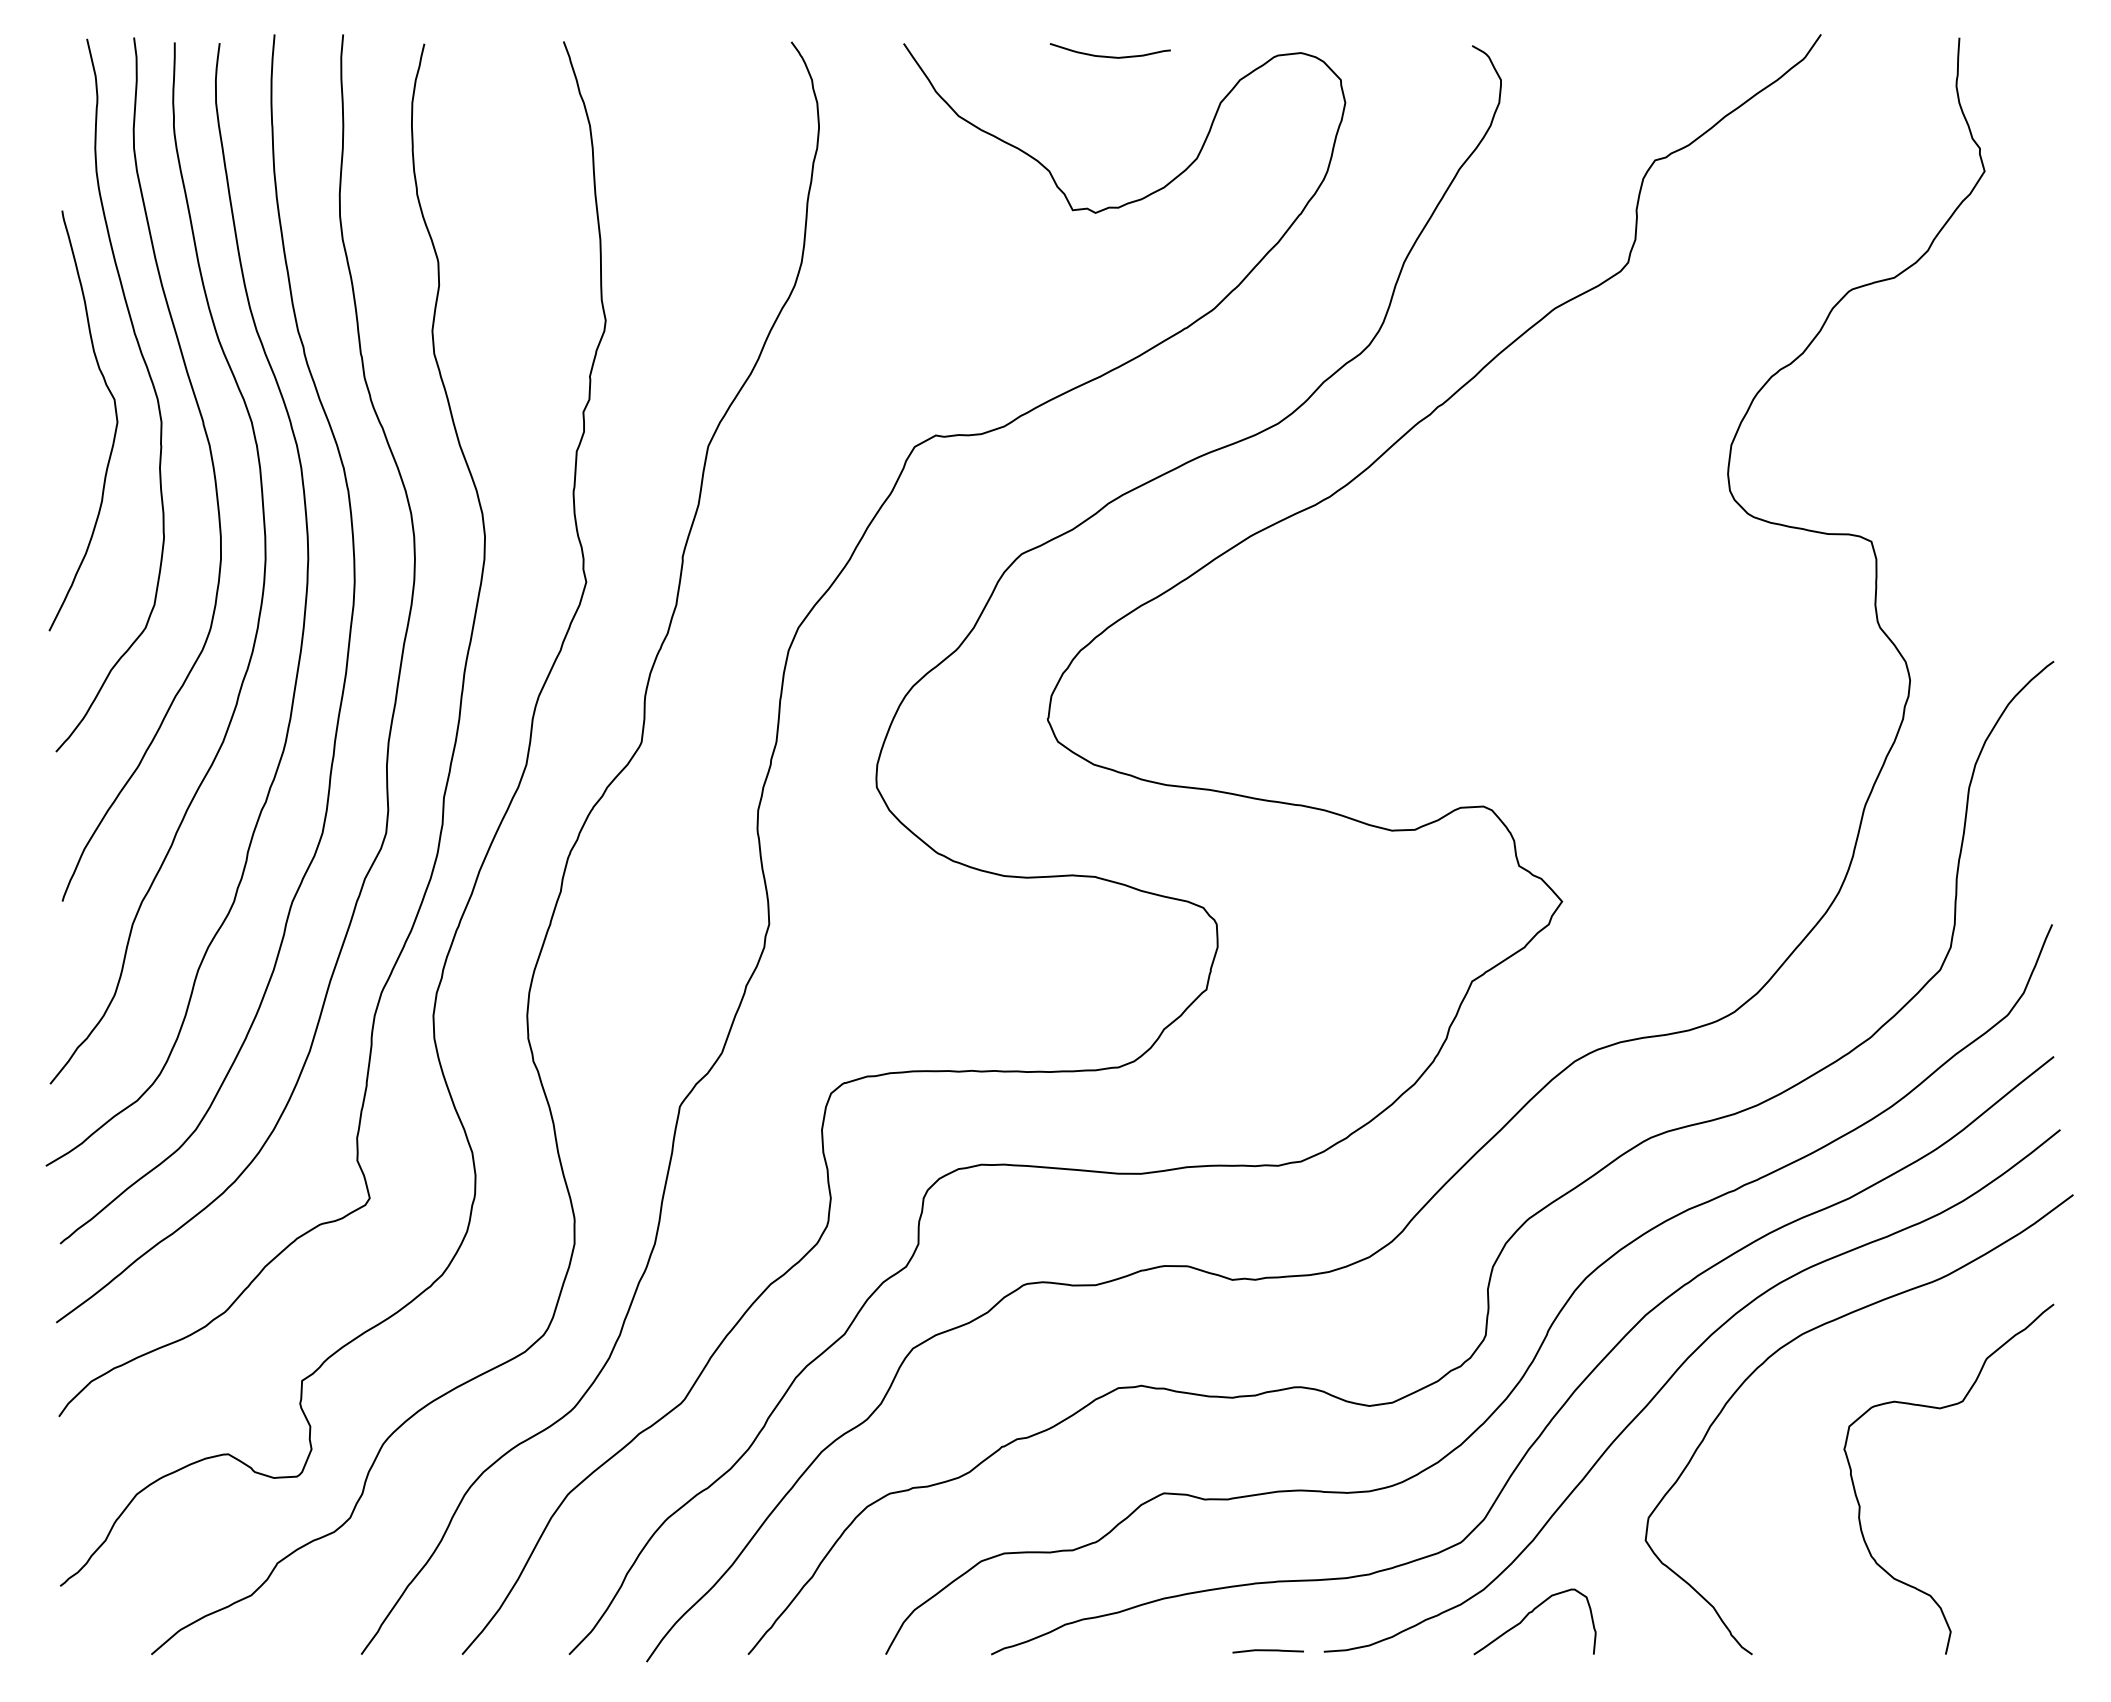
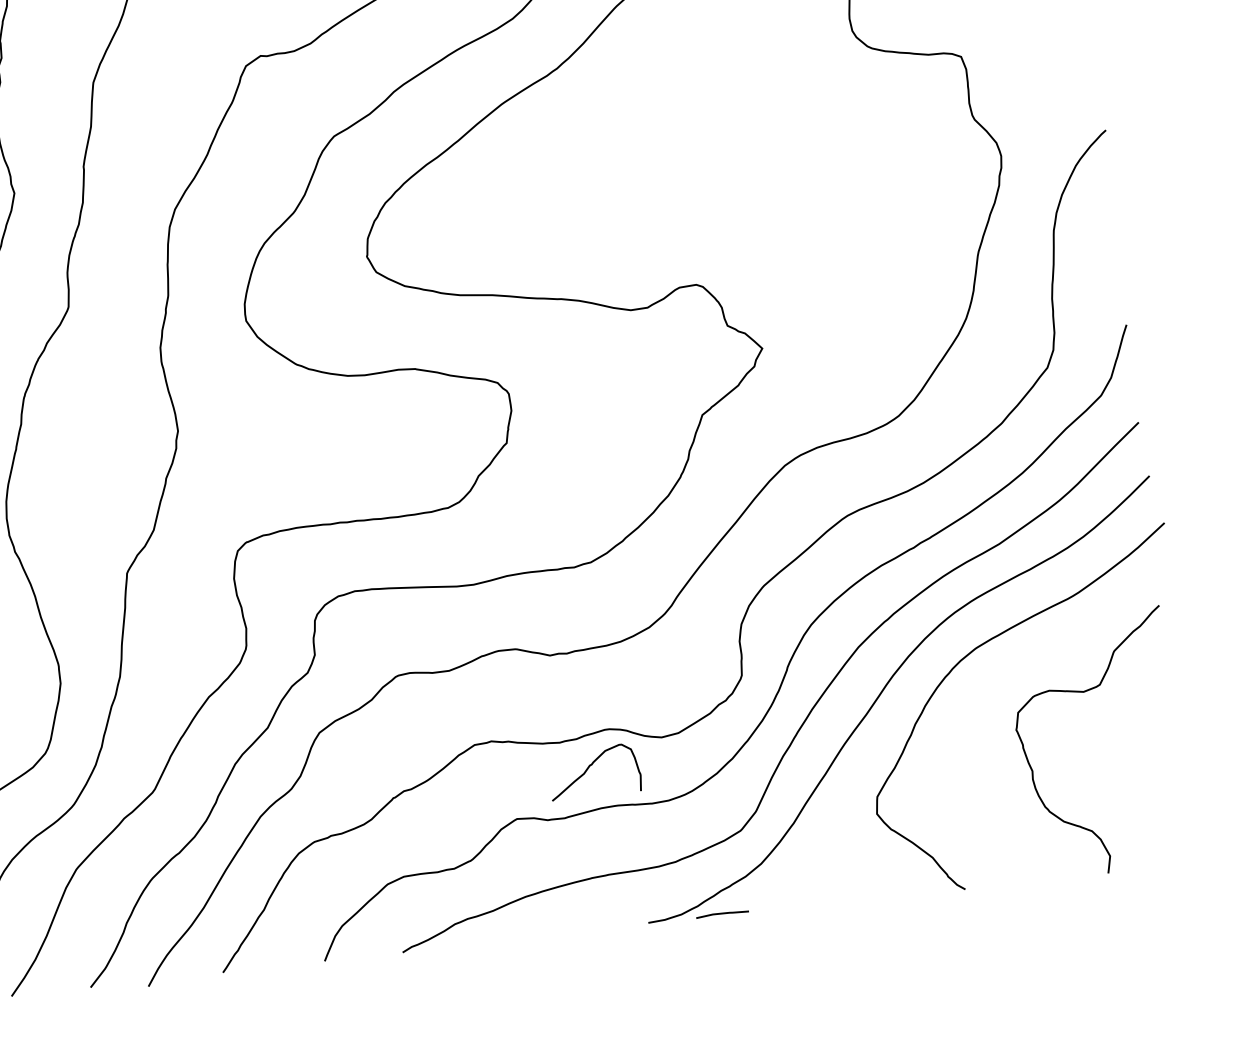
curve: (1528, 1615) -> (589, 767), moved
line: (1267, 1651) -> (722, 914), moved

